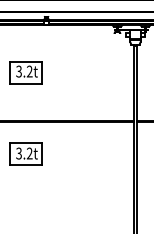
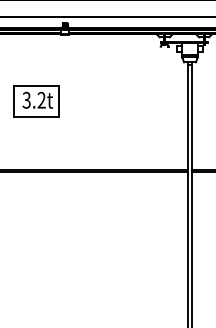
part: (26, 154) -> (36, 216), removed

